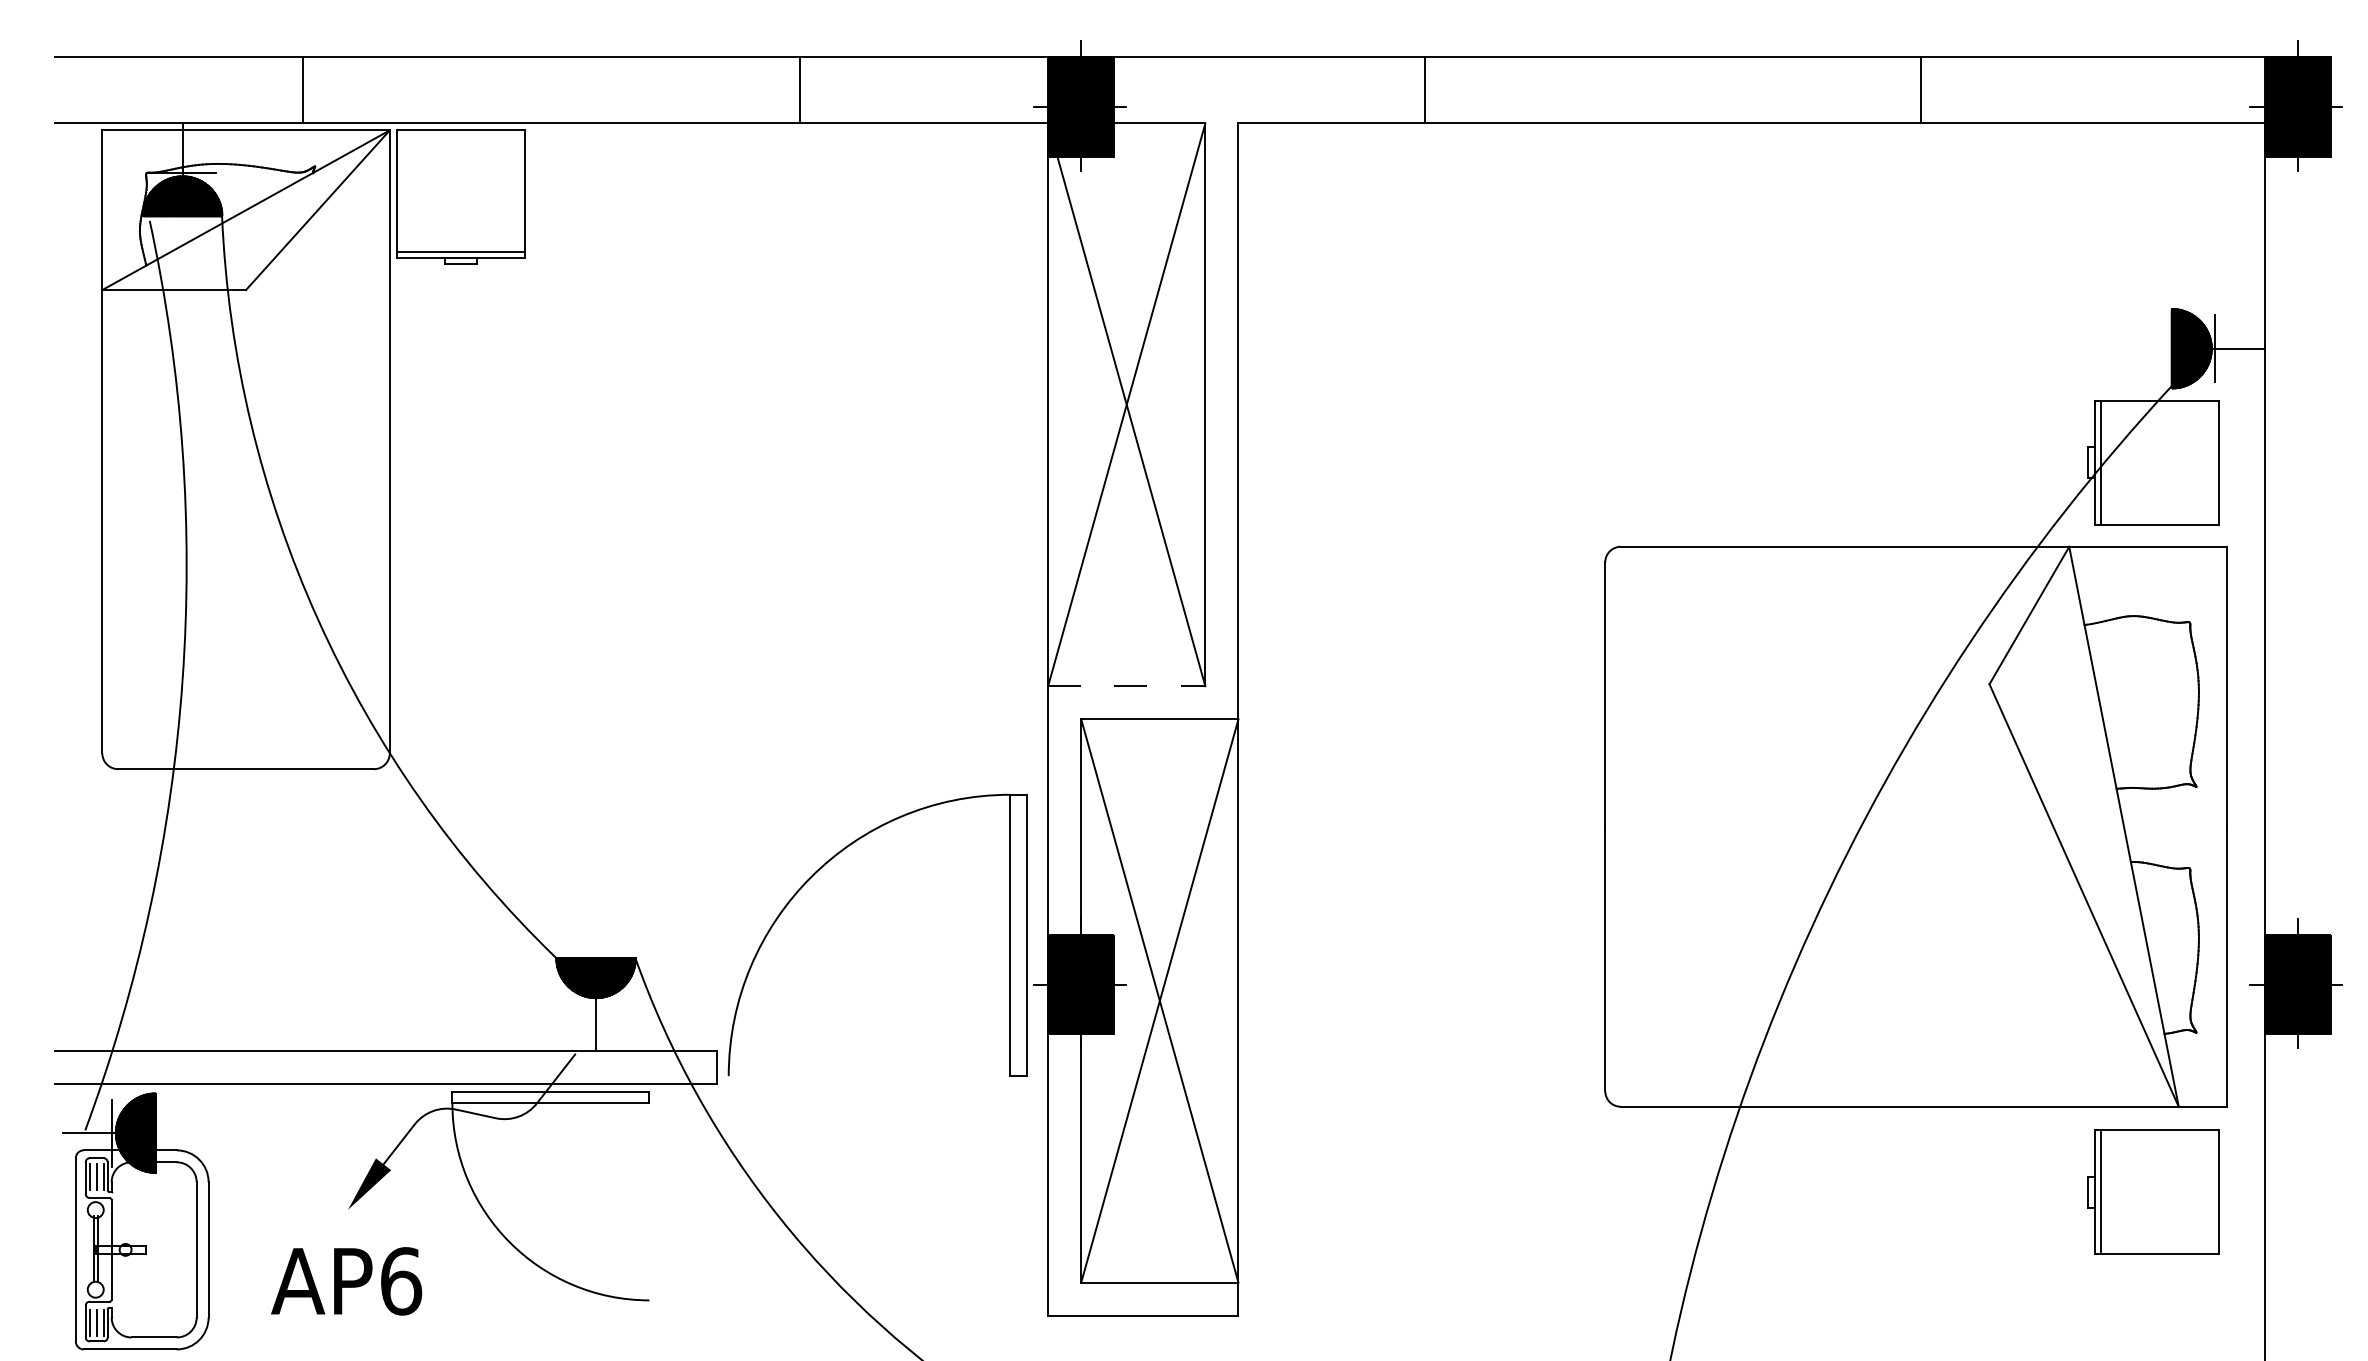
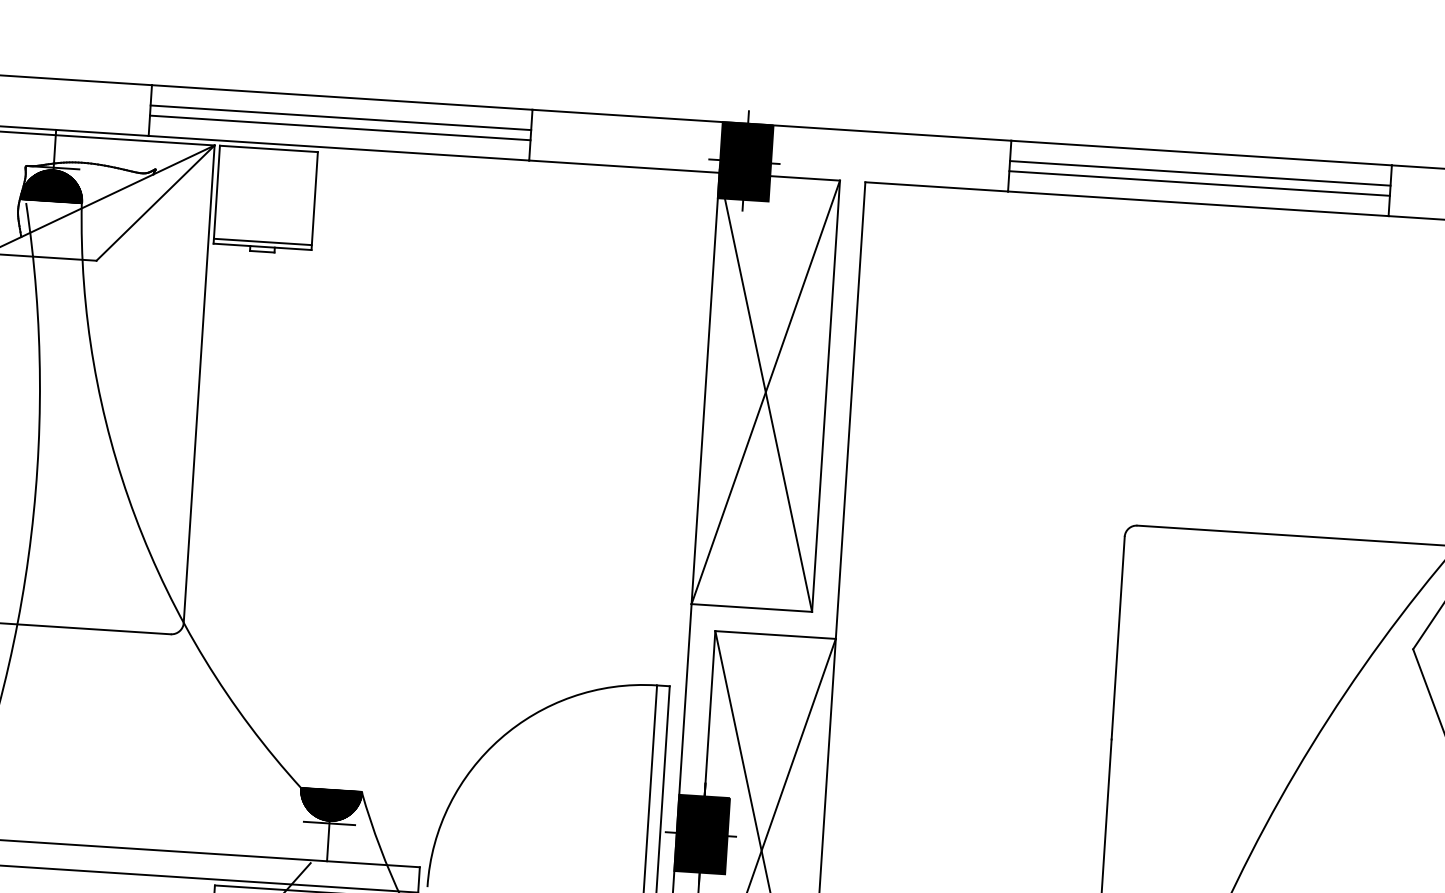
line: (551, 83) -> (340, 117), added
line: (1672, 83) -> (1199, 173), added
line: (551, 97) -> (340, 128), added
line: (1672, 97) -> (1199, 183), added
line: (1126, 686) -> (751, 608), dashed -> solid
line: (595, 1001) -> (329, 823), added

